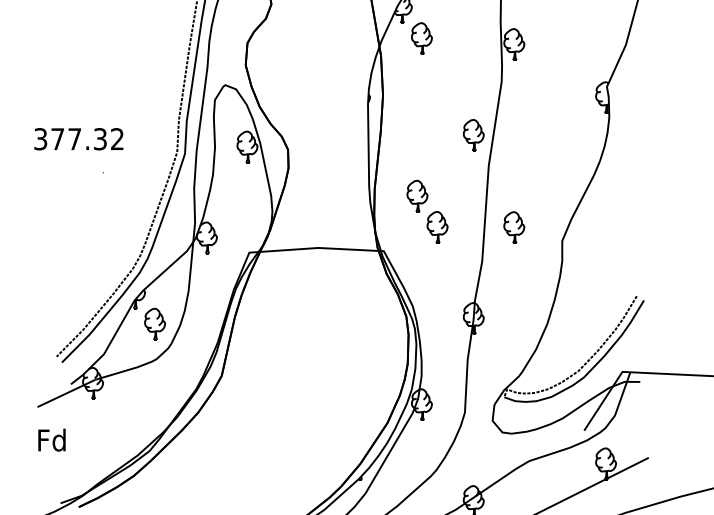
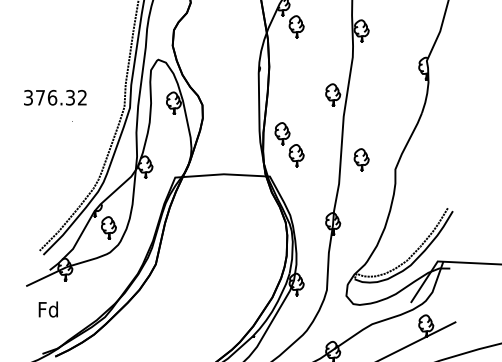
text: (74, 138) -> (52, 97), 377.32 -> 376.32
part: (427, 211) -> (289, 144), moved
text: (50, 440) -> (47, 309), moved

